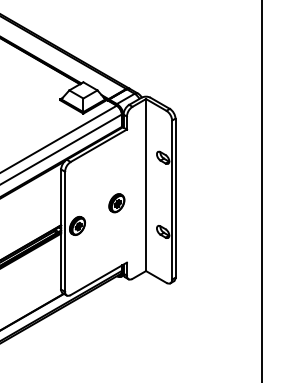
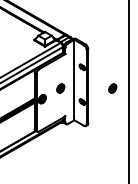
part: (227, 203) -> (112, 88), added

